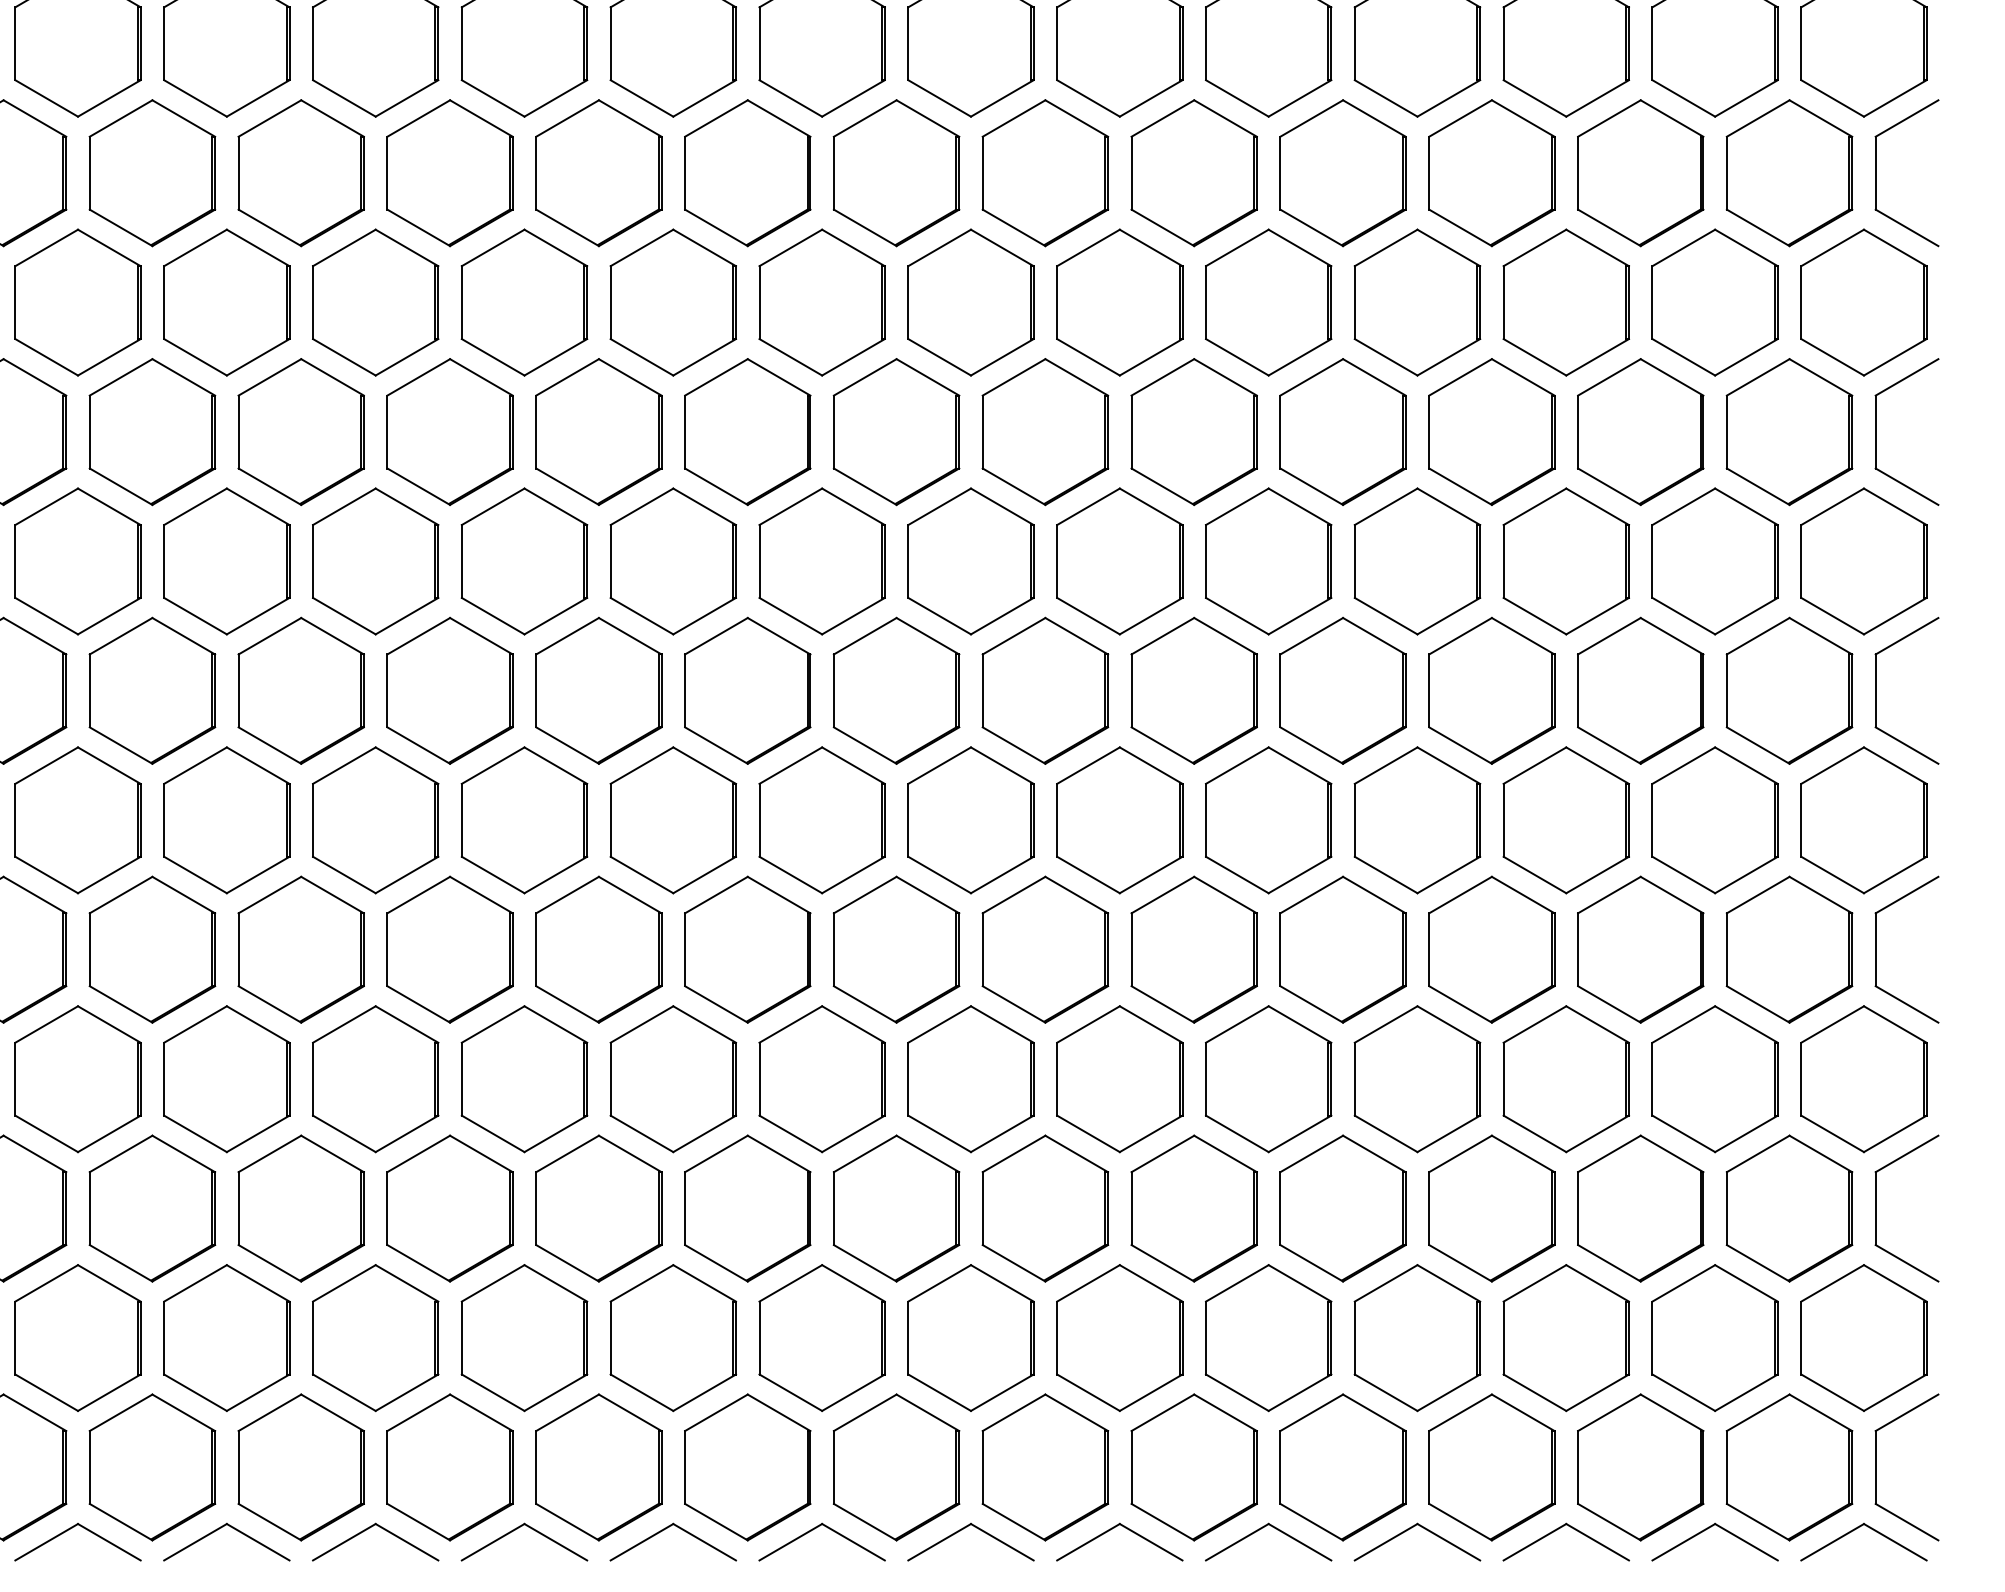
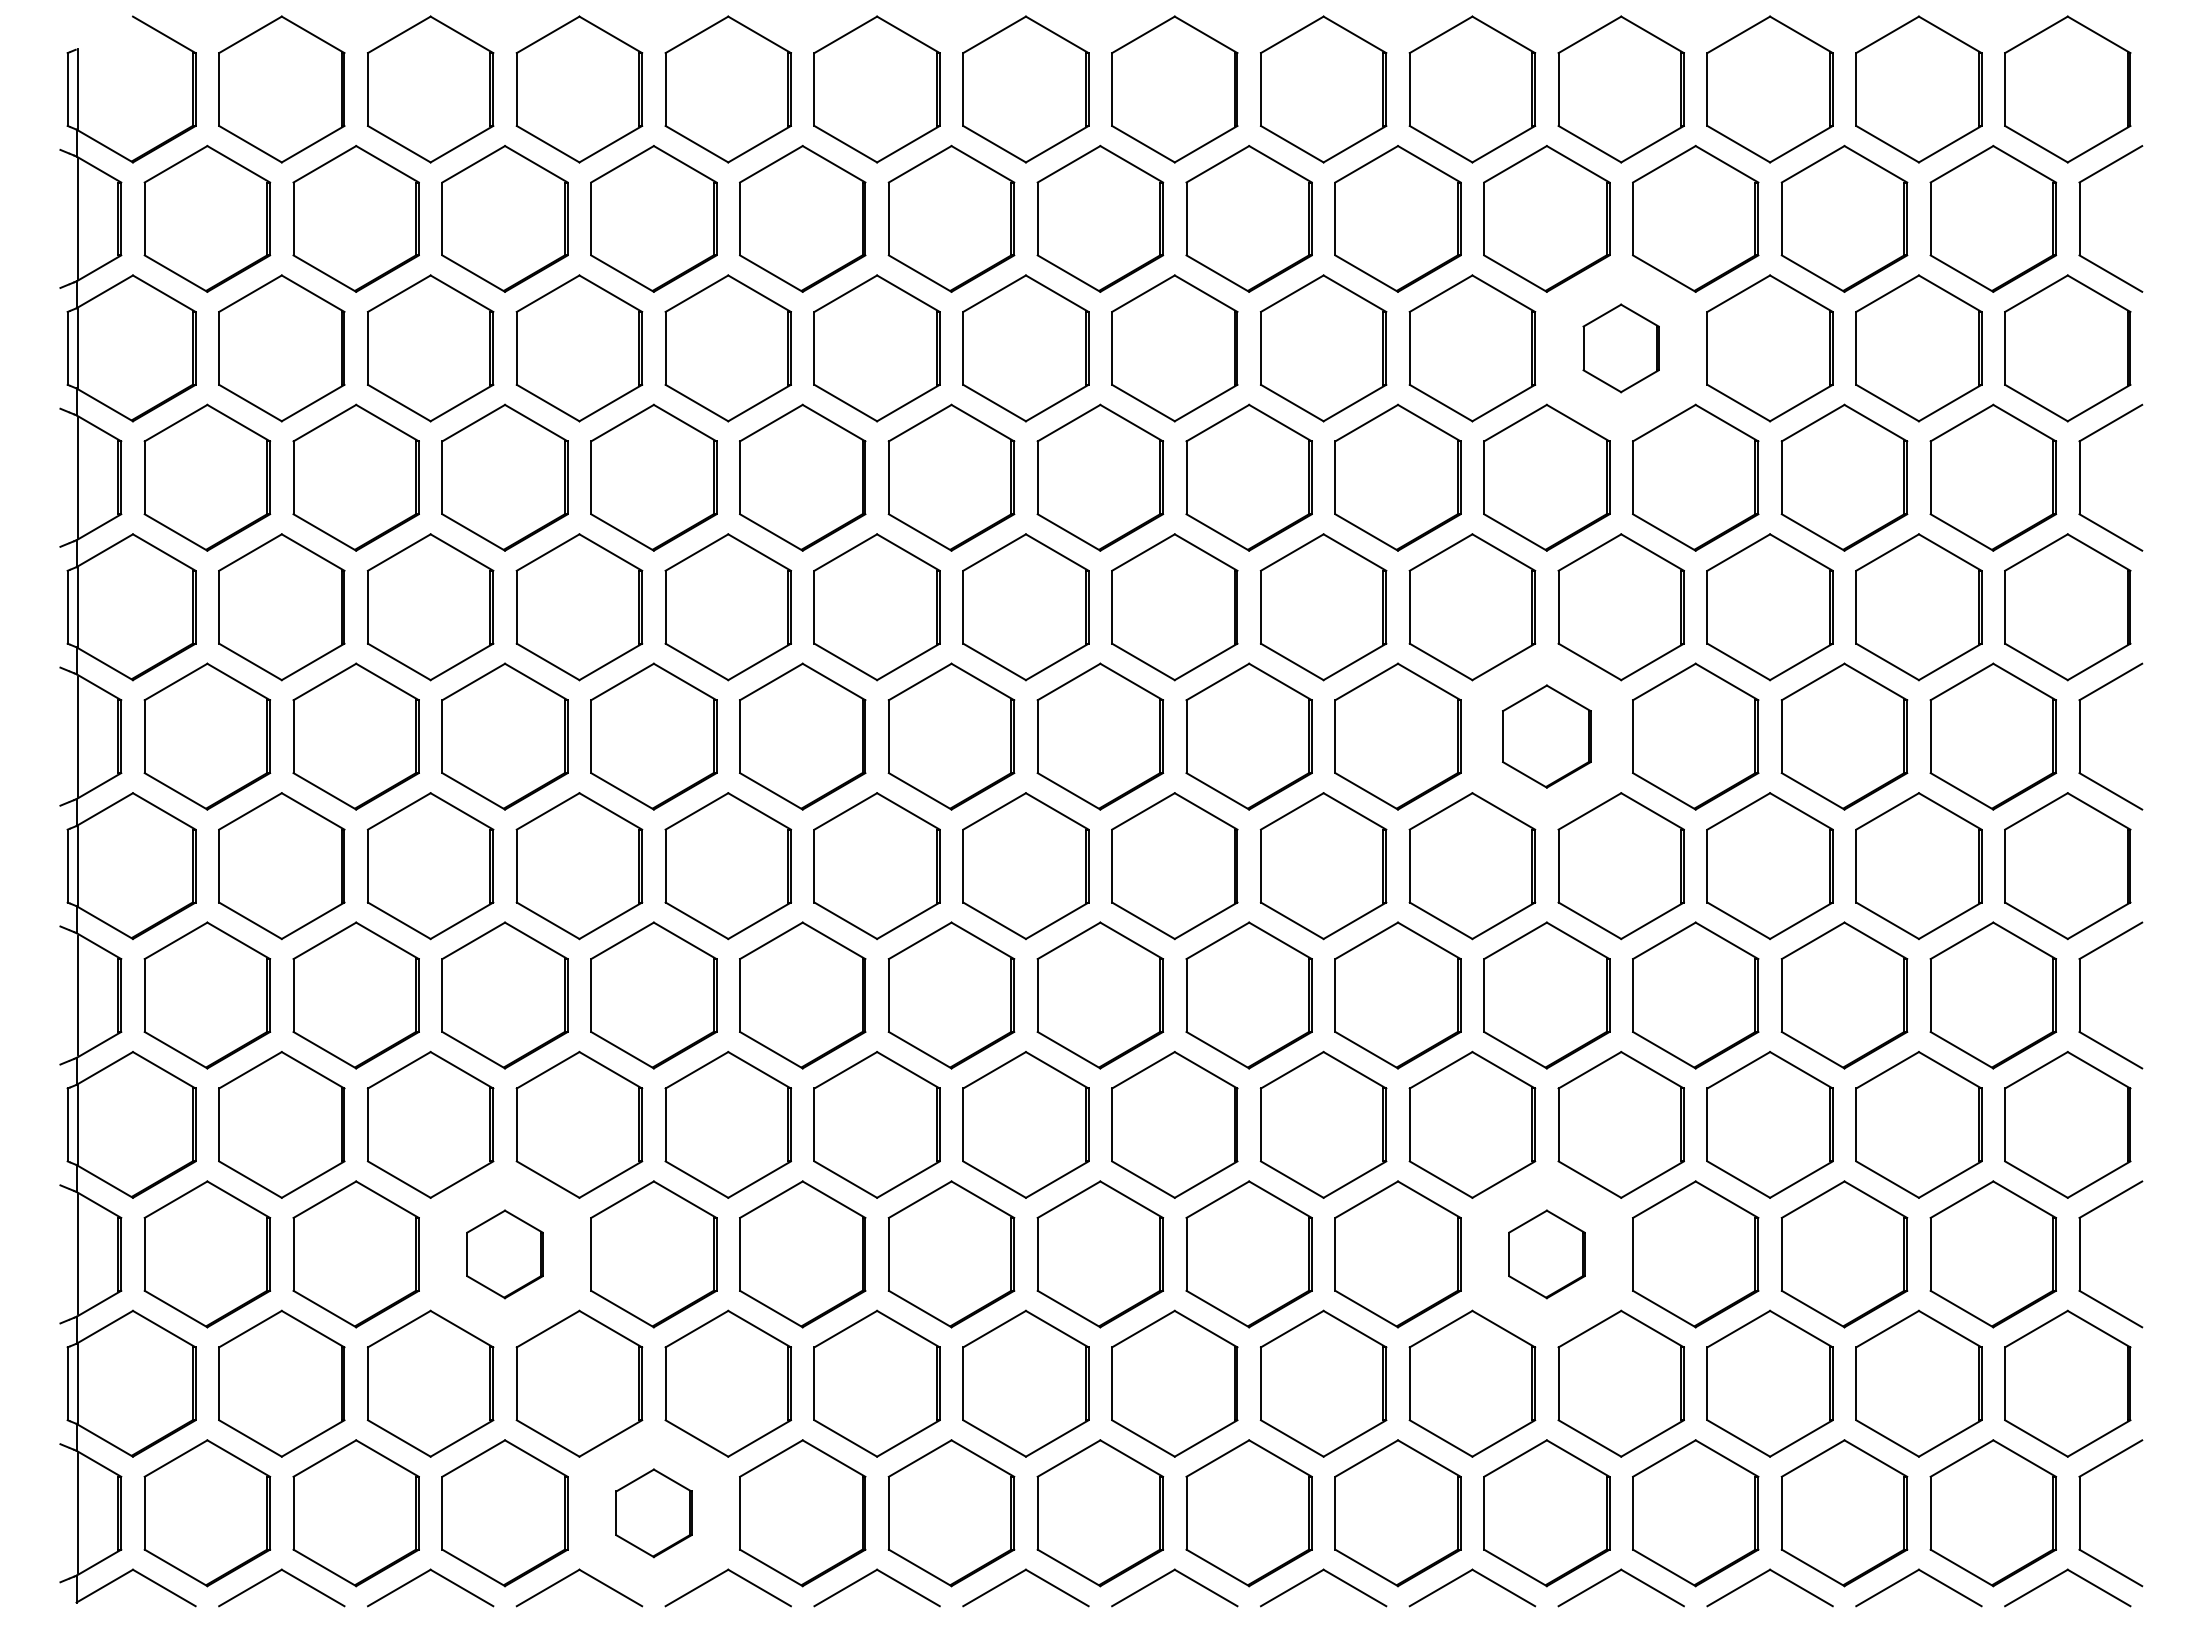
part: (1416, 302) -> (1620, 348), size x0.6
part: (1342, 690) -> (1546, 736), size x0.7
part: (300, 1208) -> (504, 1254), size x0.6
part: (1342, 1208) -> (1546, 1254), size x0.6
part: (449, 1467) -> (653, 1513), size x0.6

